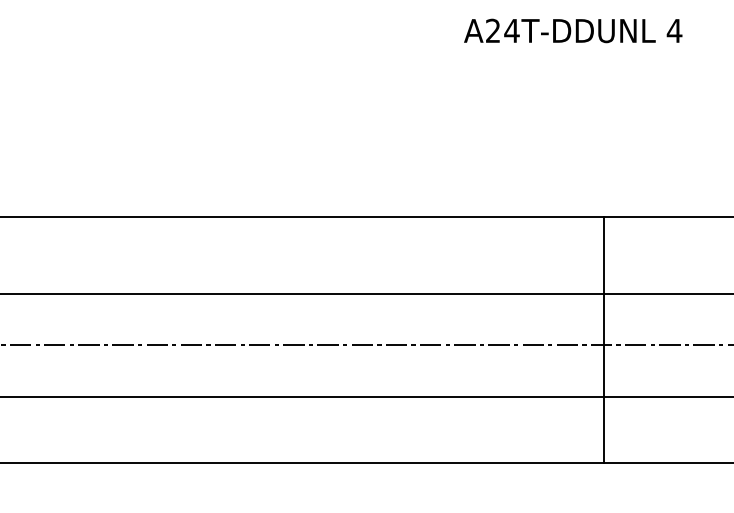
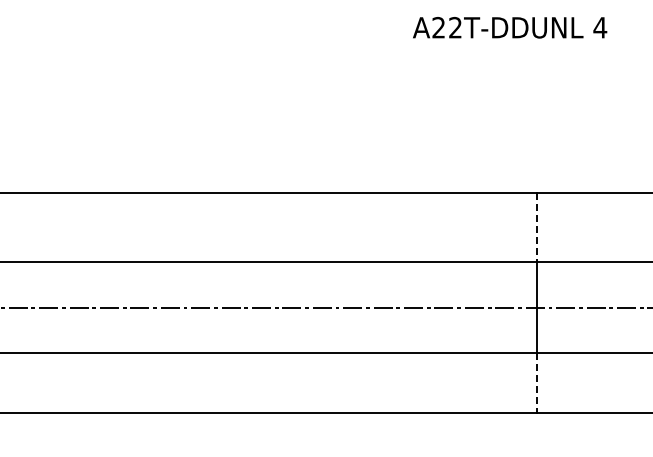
text: (511, 30) -> (455, 27), A24T-DDUNL -> A22T-DDUNL
line: (604, 256) -> (537, 228), solid -> dashed
line: (604, 430) -> (537, 383), solid -> dashed

